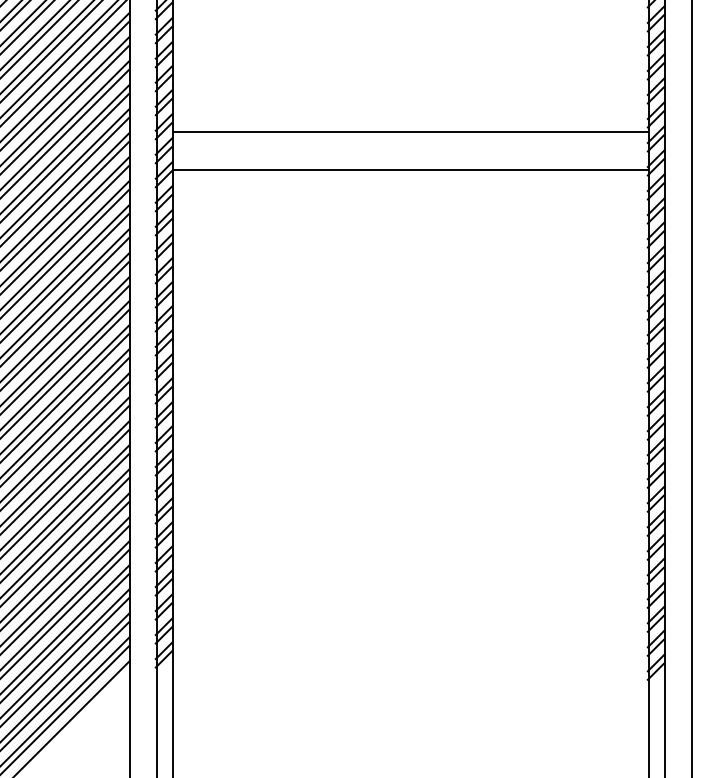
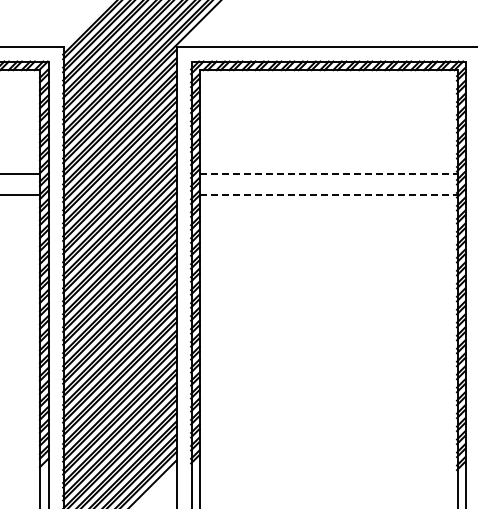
line: (410, 132) -> (328, 174), solid -> dashed
line: (410, 169) -> (328, 194), solid -> dashed

